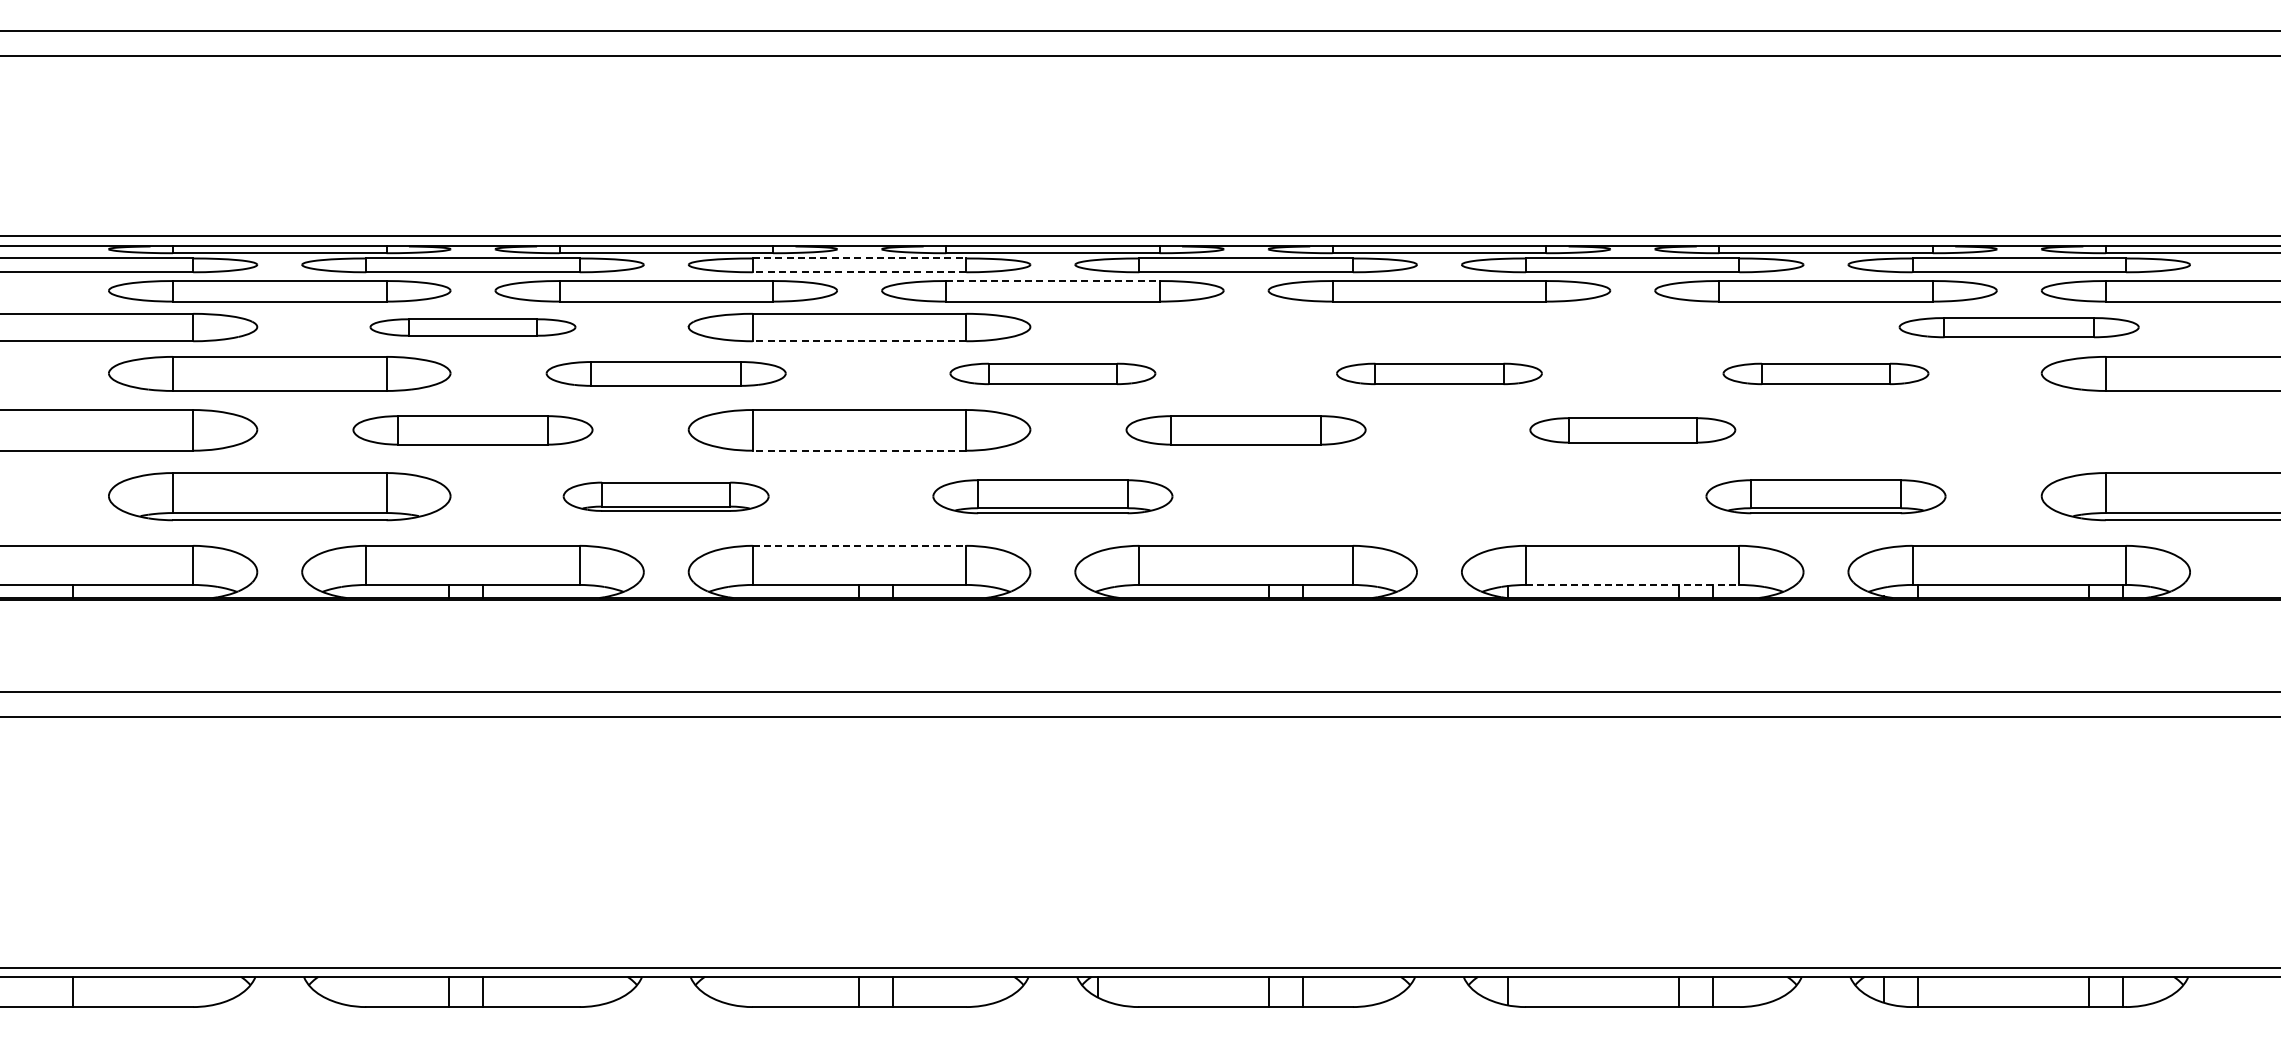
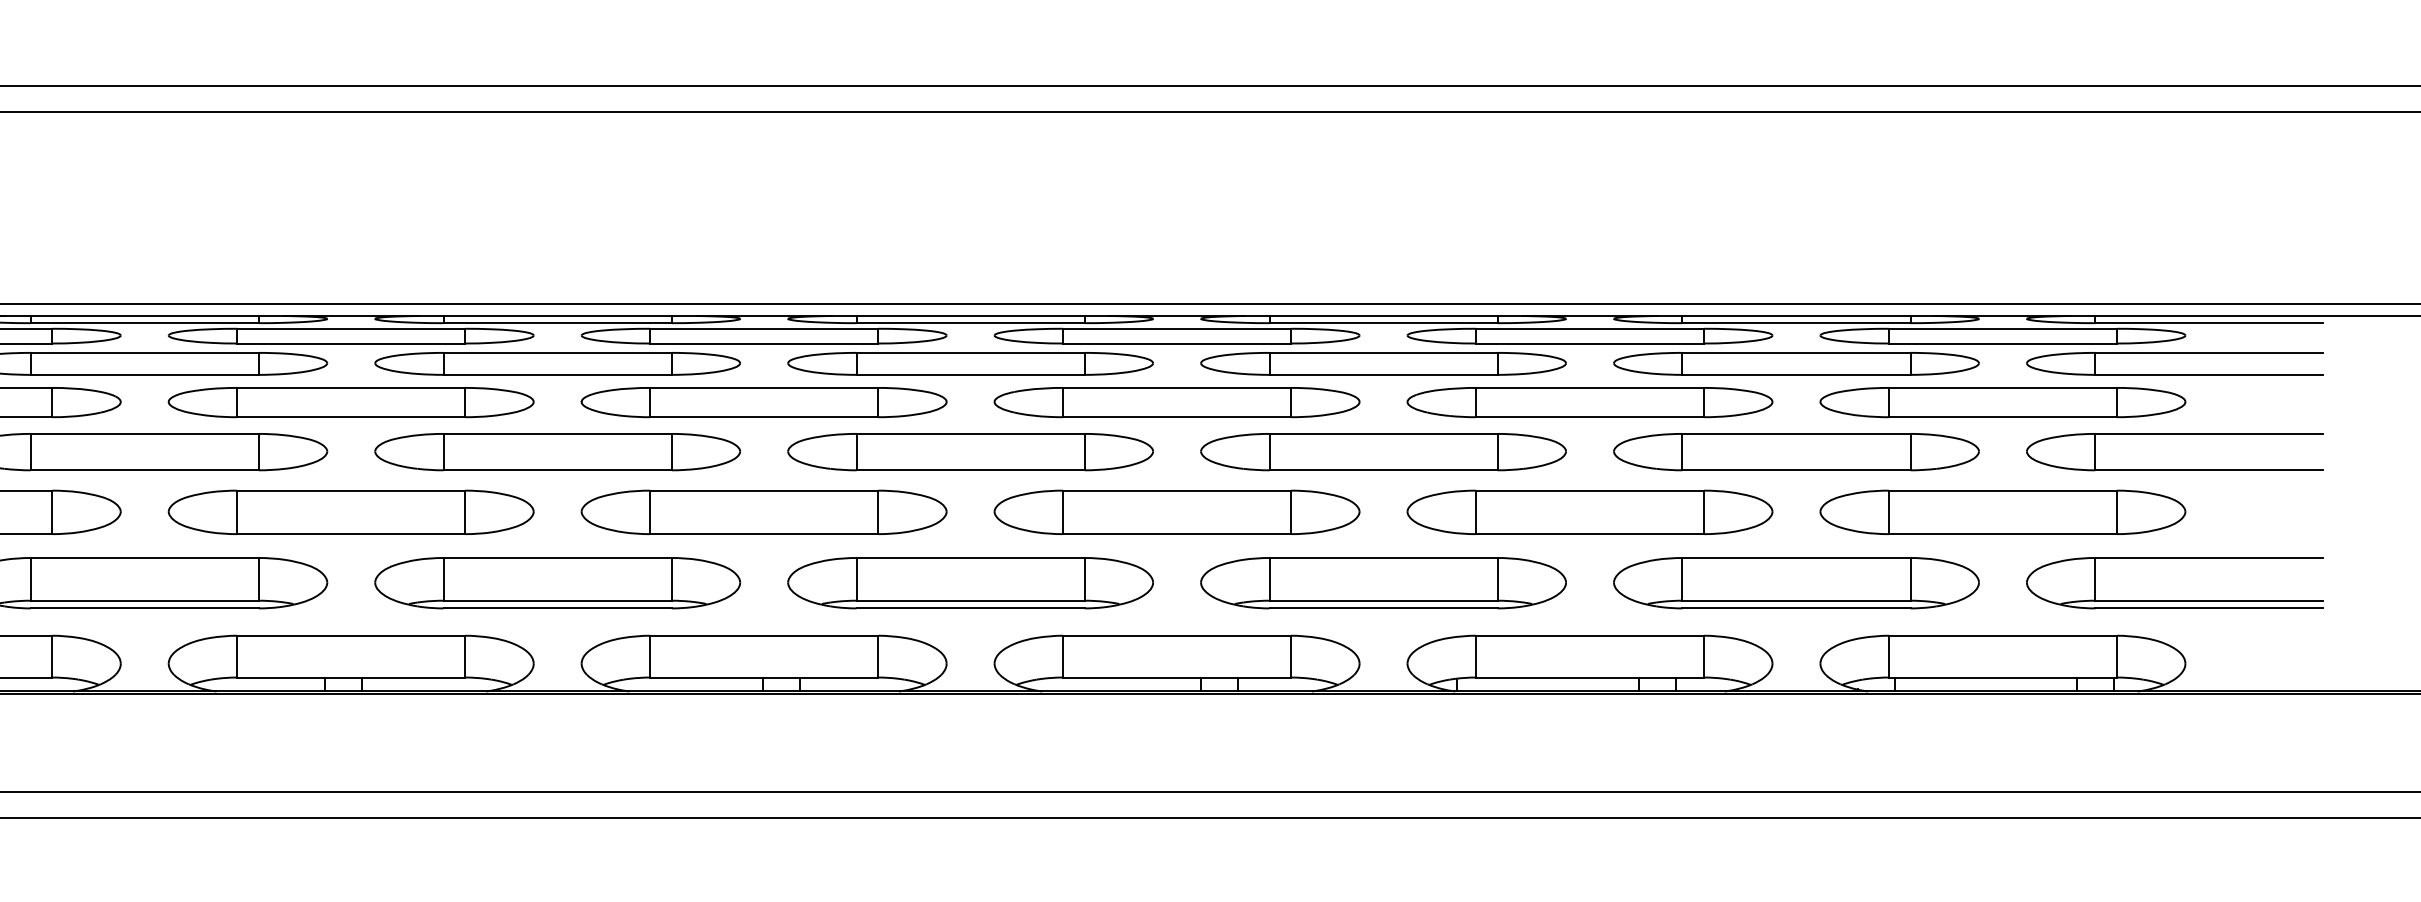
line: (859, 258) -> (764, 328), dashed -> solid
line: (859, 272) -> (764, 343), dashed -> solid
line: (1052, 281) -> (970, 353), dashed -> solid
part: (472, 327) -> (350, 402), size x1.67
part: (1245, 327) -> (1176, 402), added
part: (1632, 327) -> (1589, 402), added
part: (2018, 327) -> (2002, 402), size x1.43
line: (859, 341) -> (764, 417), dashed -> solid
part: (665, 373) -> (556, 451), size x1.43
part: (1052, 373) -> (970, 451), size x1.67
part: (1439, 373) -> (1383, 451), size x1.67
part: (1825, 373) -> (1795, 451), size x1.67
part: (472, 430) -> (350, 512), size x1.43
part: (1245, 430) -> (1176, 512), size x1.43
part: (1632, 430) -> (1589, 512), size x1.67
part: (2018, 430) -> (2002, 512), added
line: (859, 450) -> (764, 533), dashed -> solid
part: (665, 496) -> (556, 583), size x1.67
part: (1052, 496) -> (970, 583), size x1.43
part: (1439, 496) -> (1383, 583), added
part: (1825, 496) -> (1795, 583), size x1.43
line: (859, 545) -> (764, 635), dashed -> solid
line: (1632, 584) -> (1589, 677), dashed -> solid

